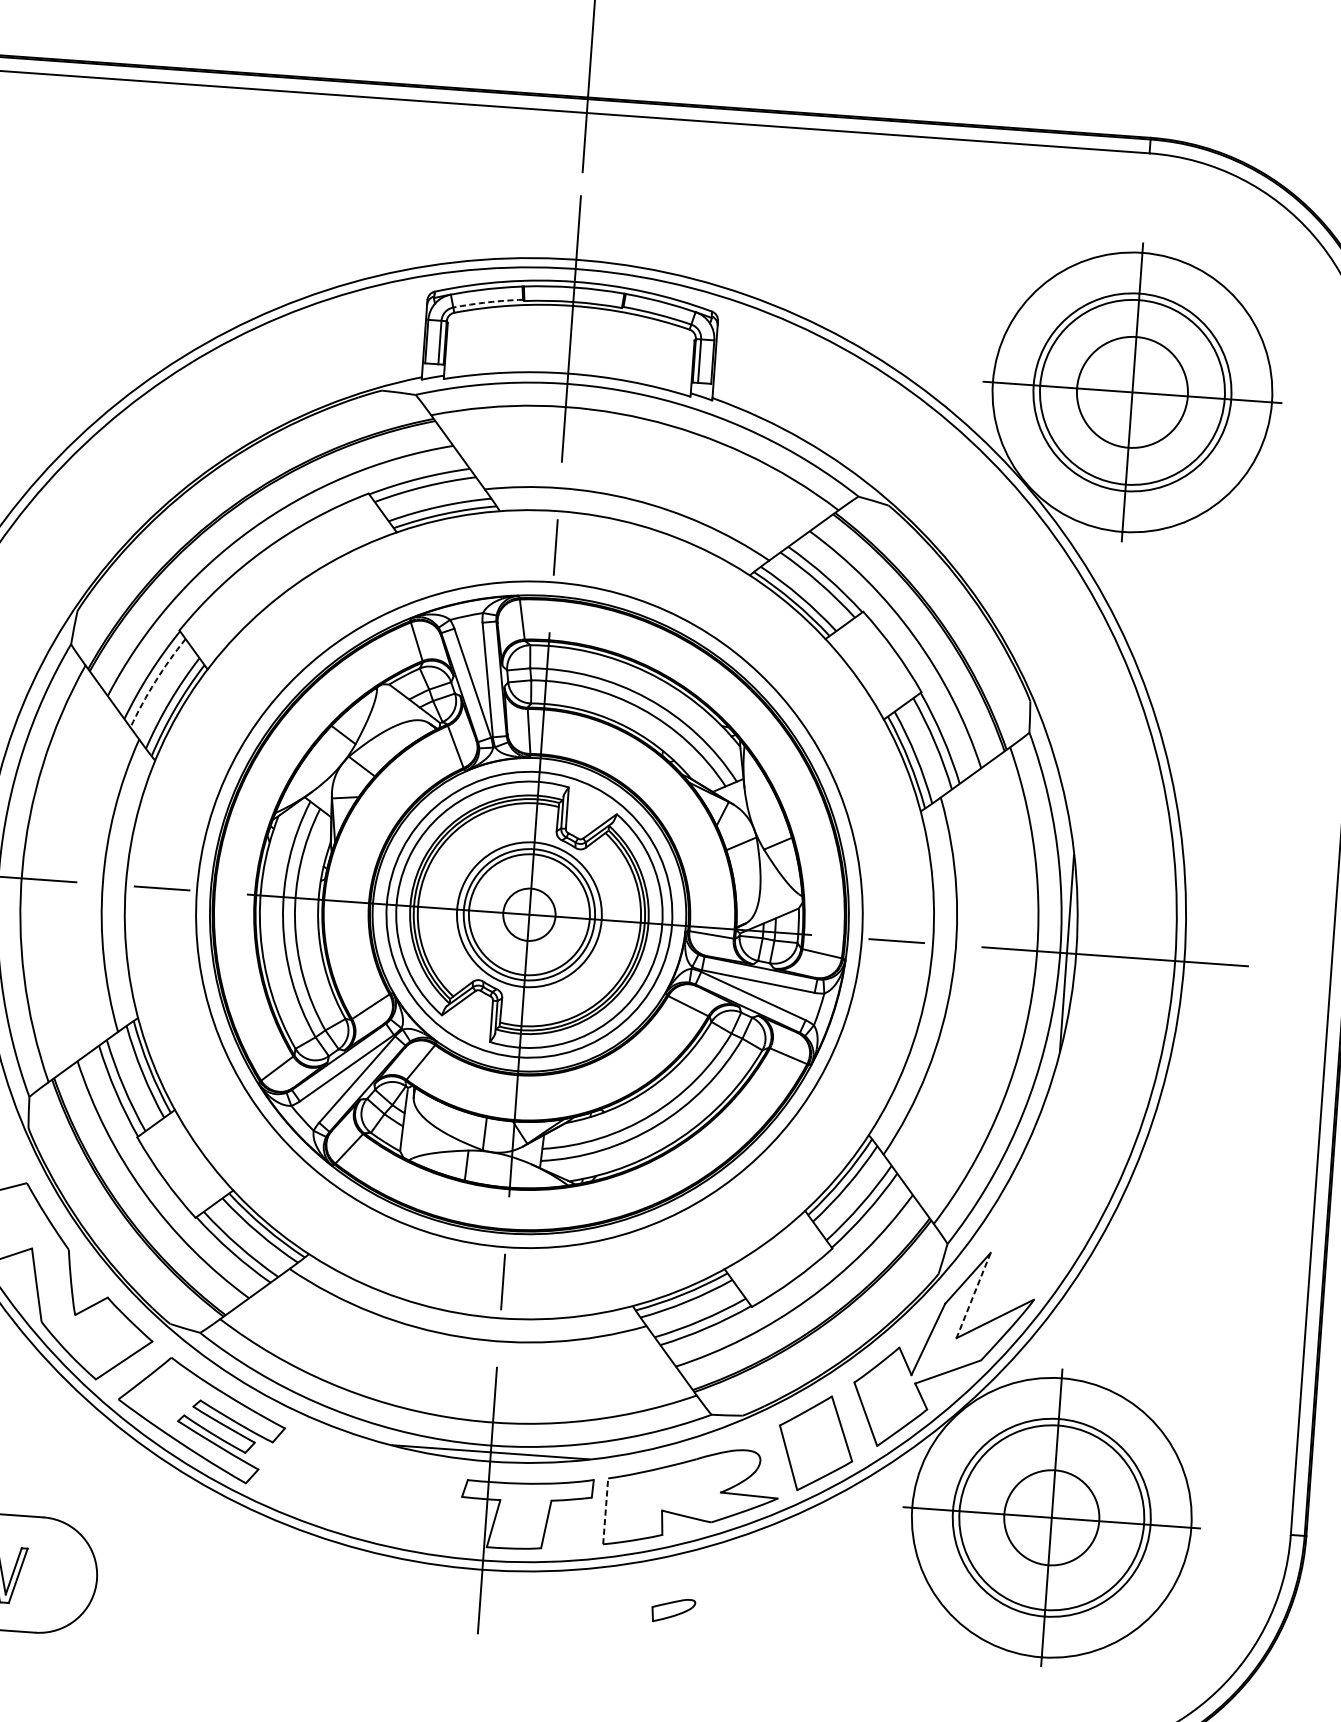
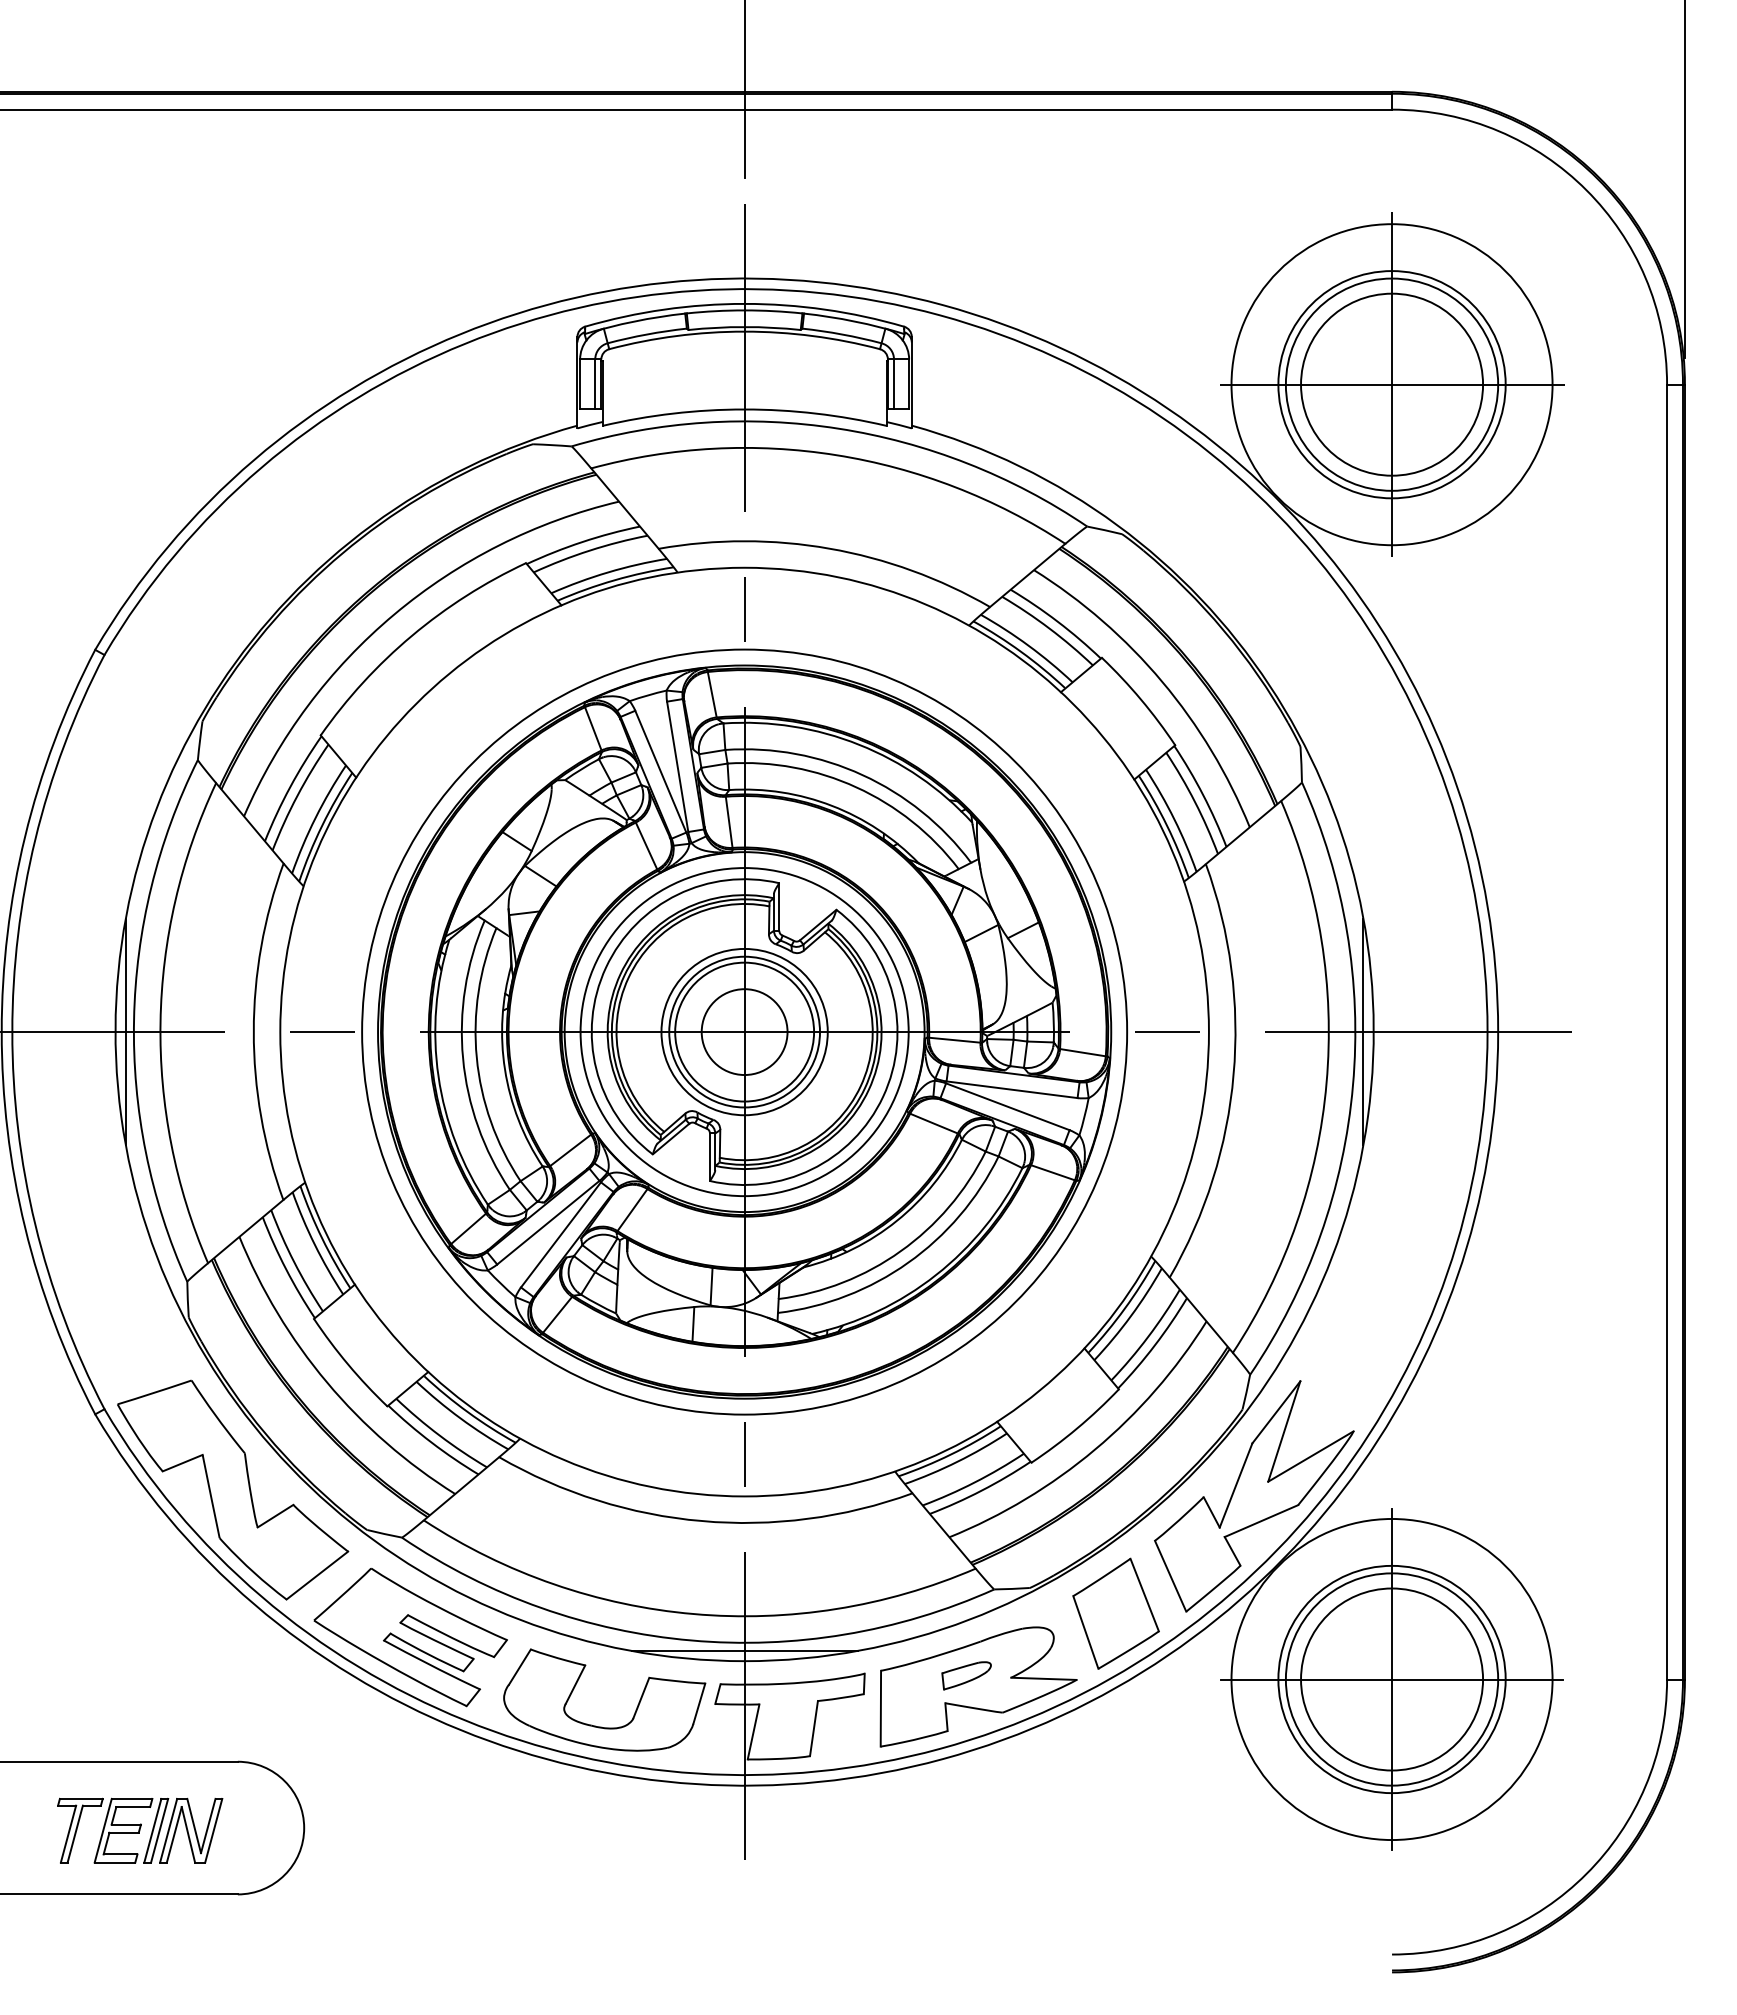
arc: (488, 302) -> (647, 334), dashed -> solid
circle: (1132, 392) -> (1392, 384), size x1.43
arc: (155, 681) -> (297, 795), dashed -> solid
circle: (529, 915) -> (744, 1032), size x1.43
line: (973, 1295) -> (1284, 1431), dashed -> solid
part: (361, 1509) -> (601, 1726), added
line: (605, 1511) -> (880, 1708), dashed -> solid
circle: (1052, 1517) -> (1392, 1679), size x1.67
part: (673, 1610) -> (966, 1675), moved

